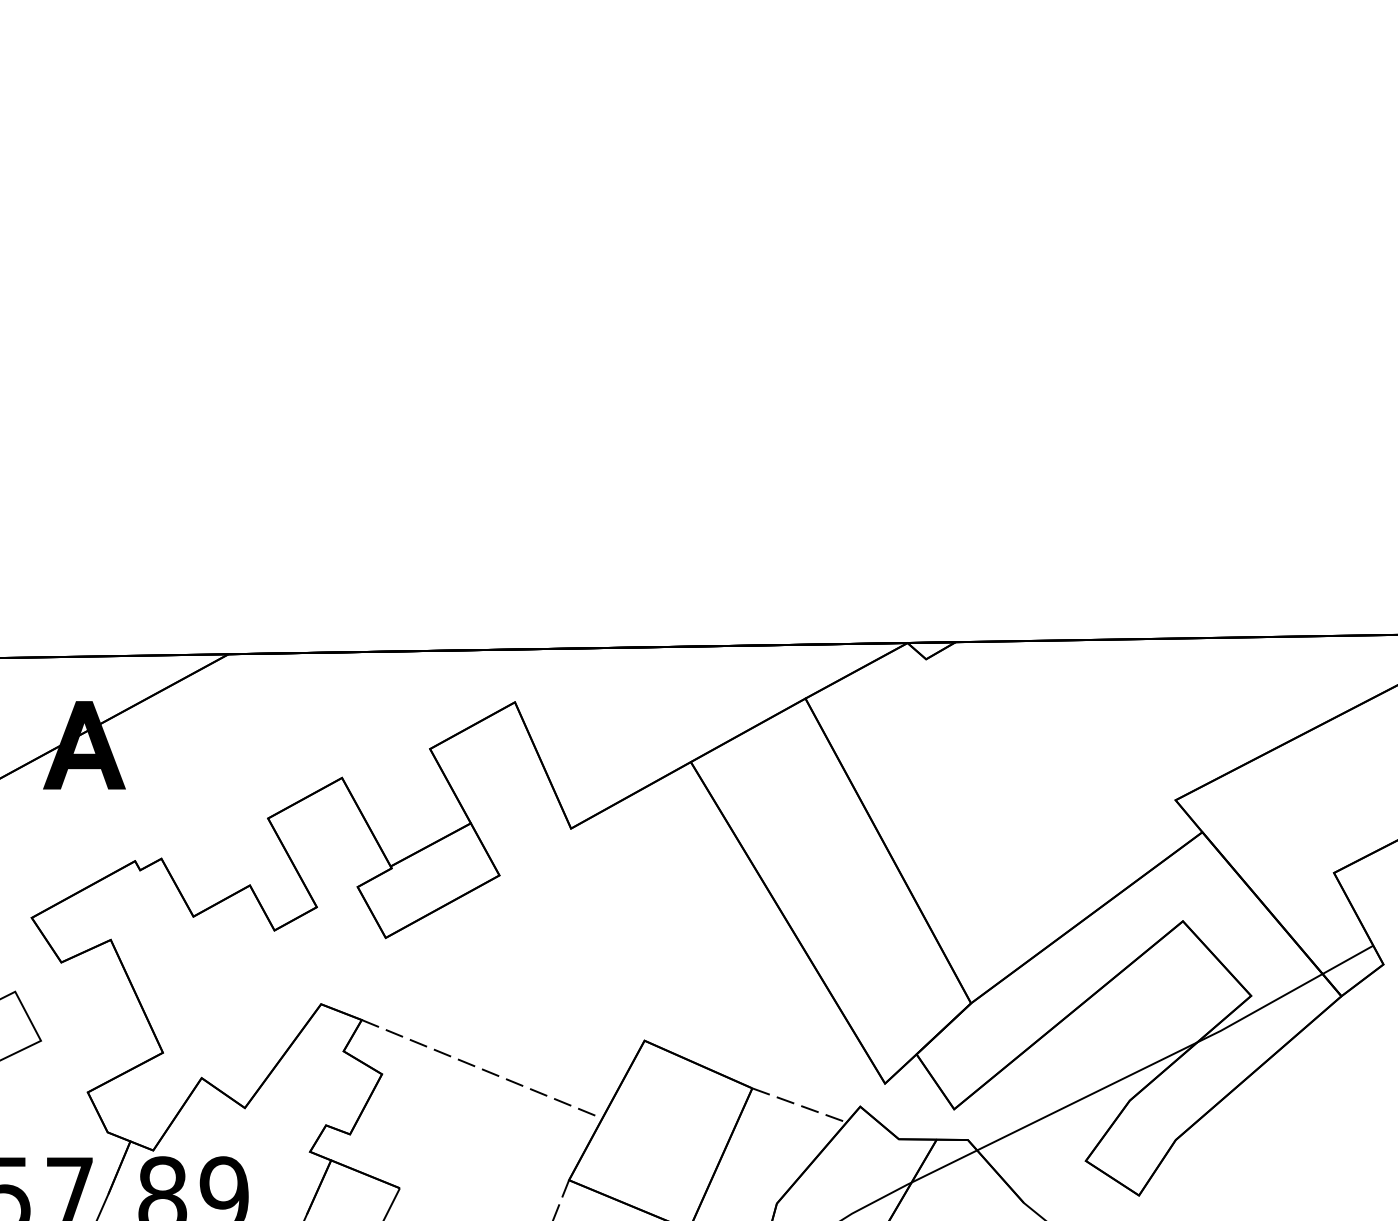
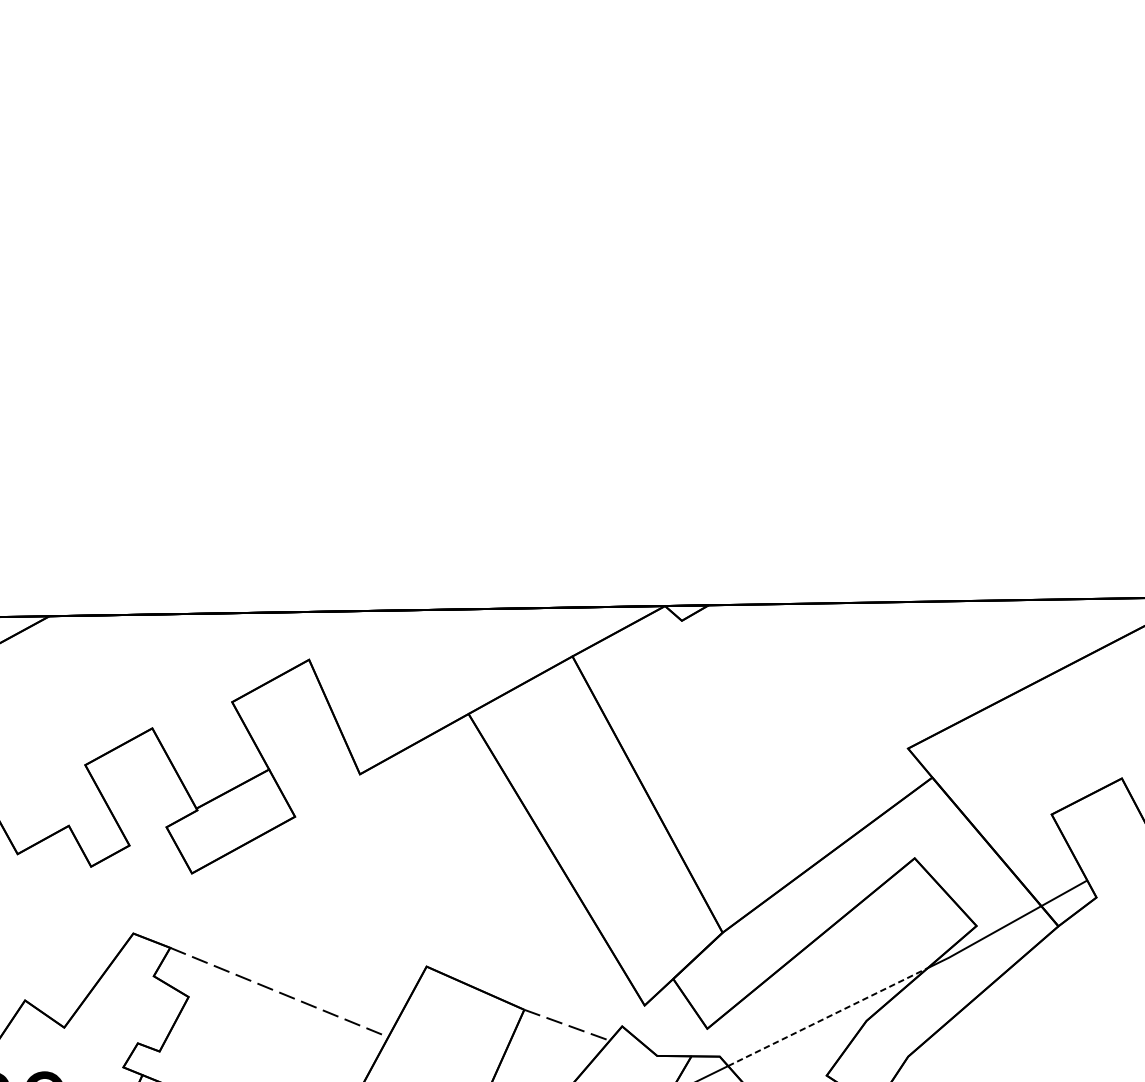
line: (1087, 1096) -> (828, 1017), solid -> dashed

